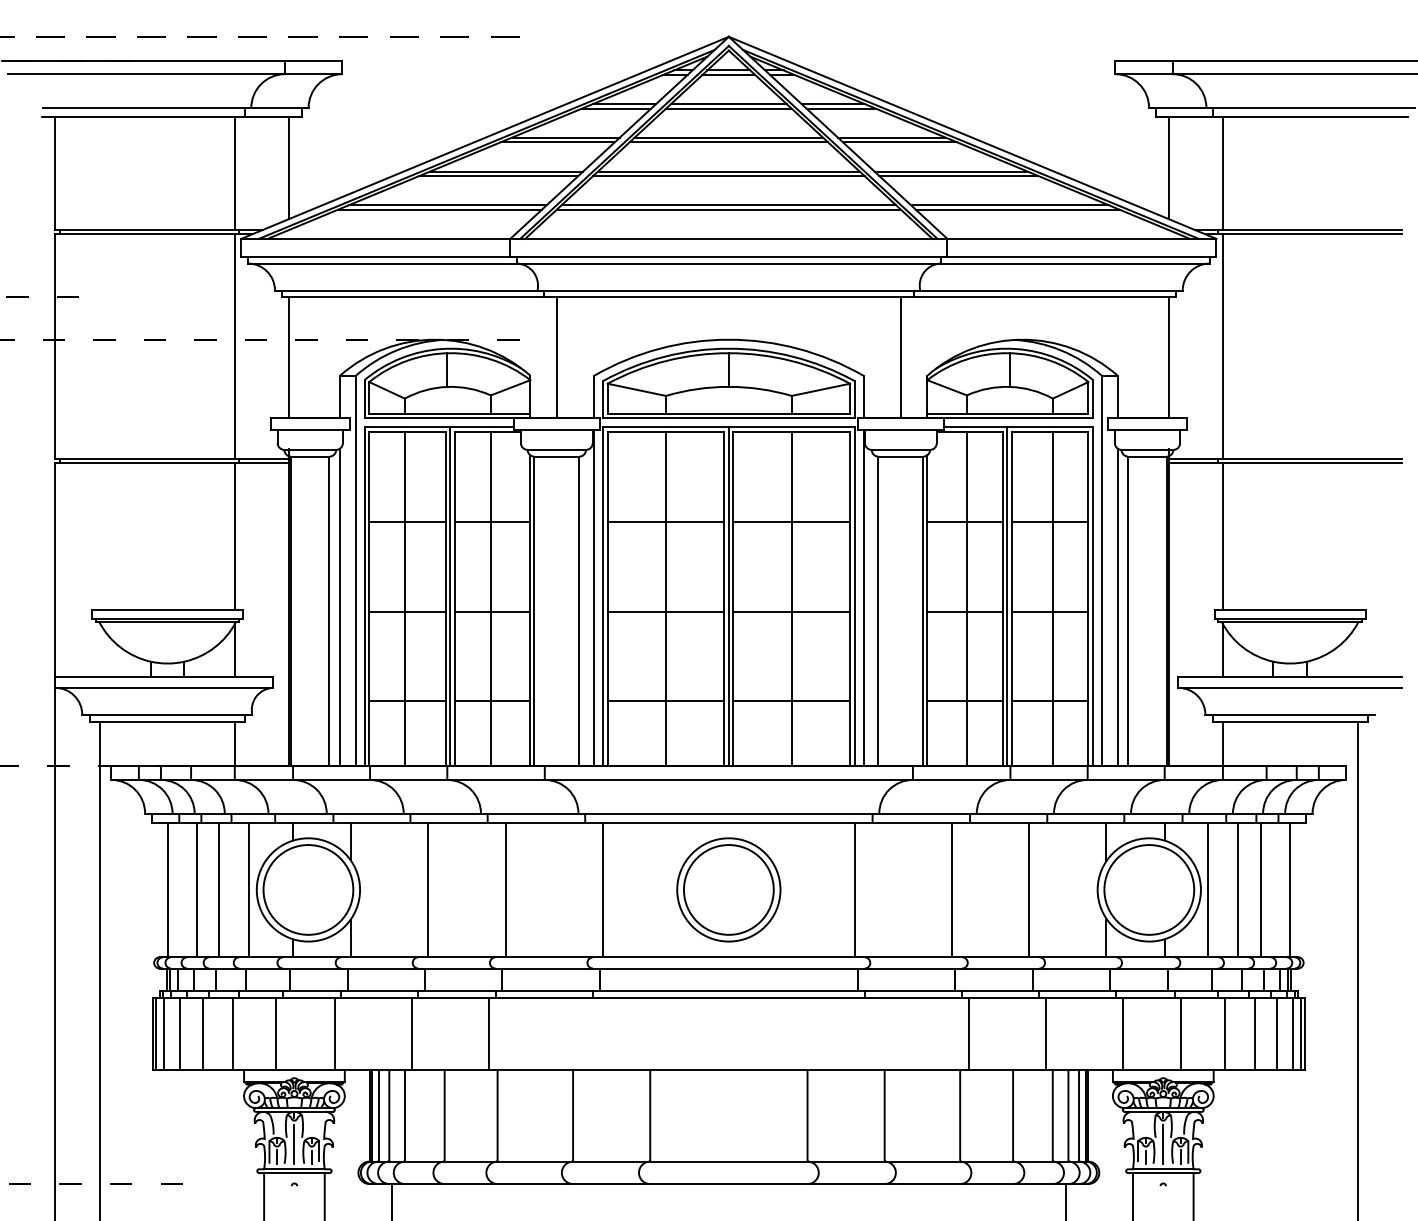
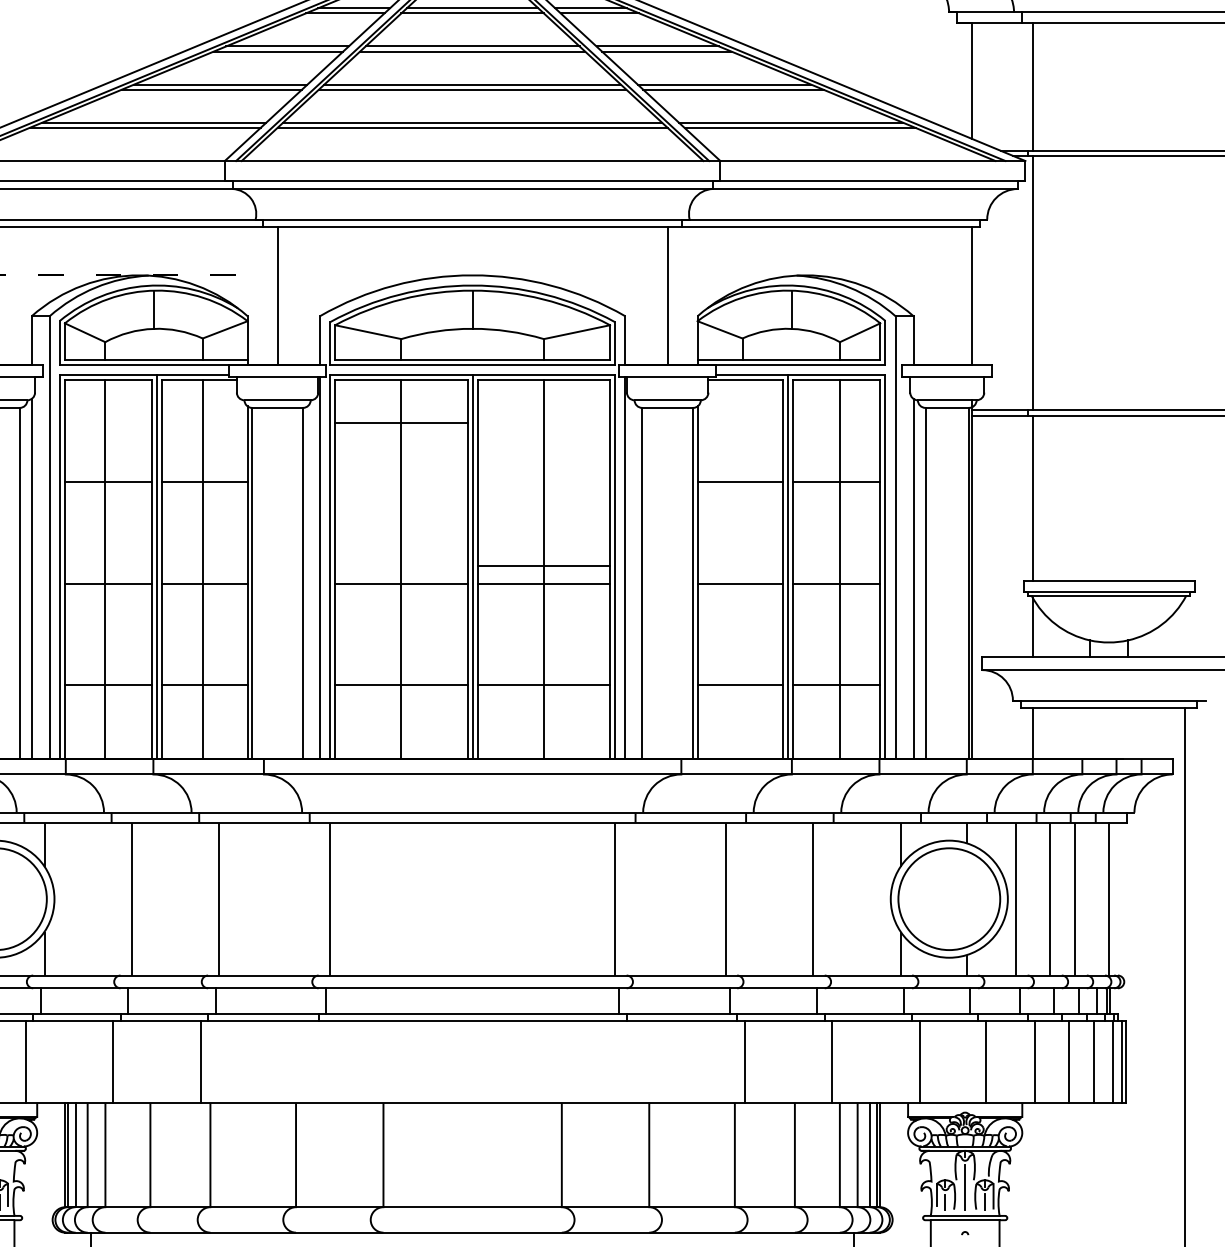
line: (665, 521) -> (400, 422), moved
line: (791, 521) -> (543, 565), moved
line: (966, 598) -> (742, 568), removed
part: (728, 889) -> (472, 898), removed

